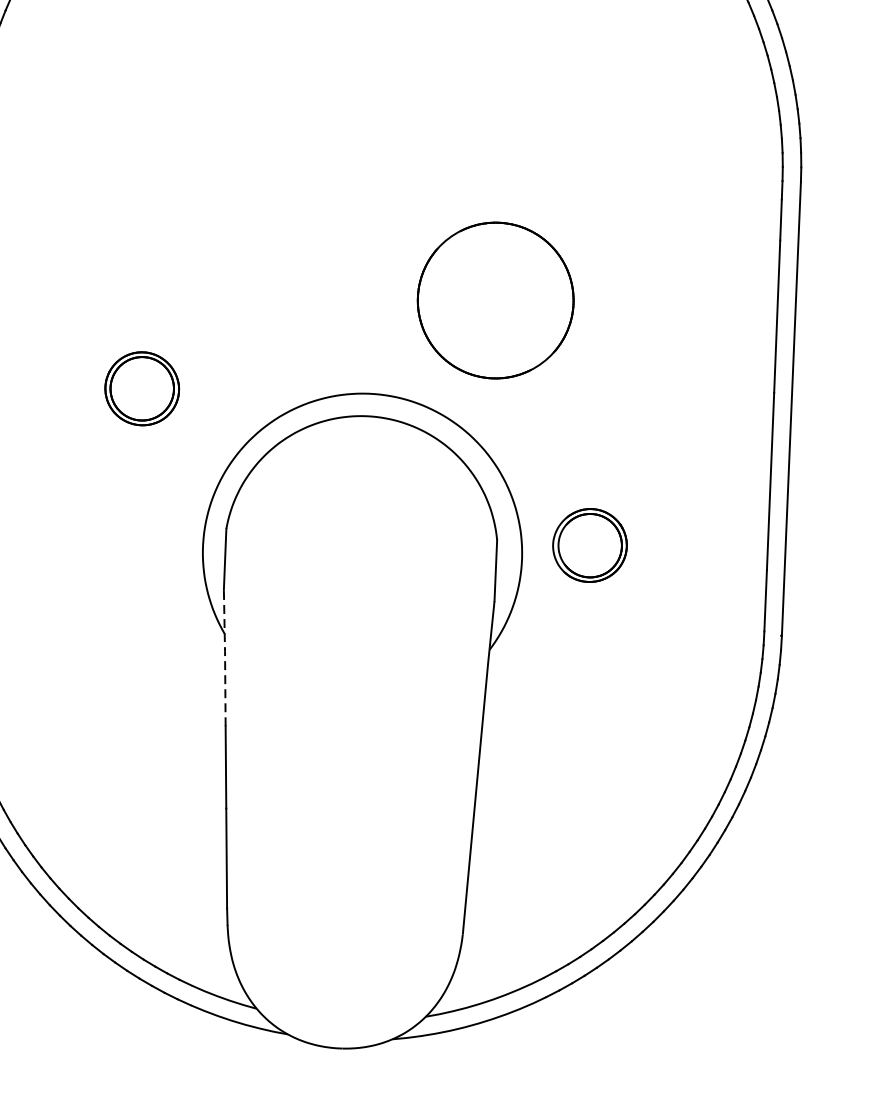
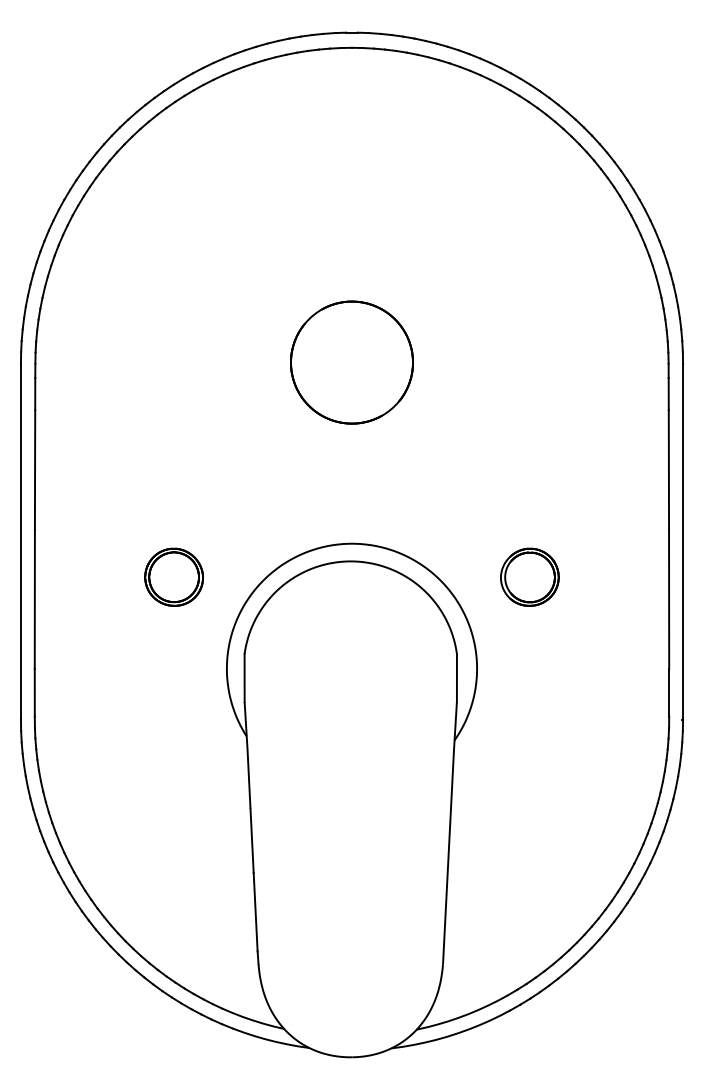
circle: (495, 300) -> (351, 362), moved
part: (141, 387) -> (173, 576), moved
part: (589, 544) -> (529, 576), moved
line: (224, 656) -> (247, 754), dashed -> solid

